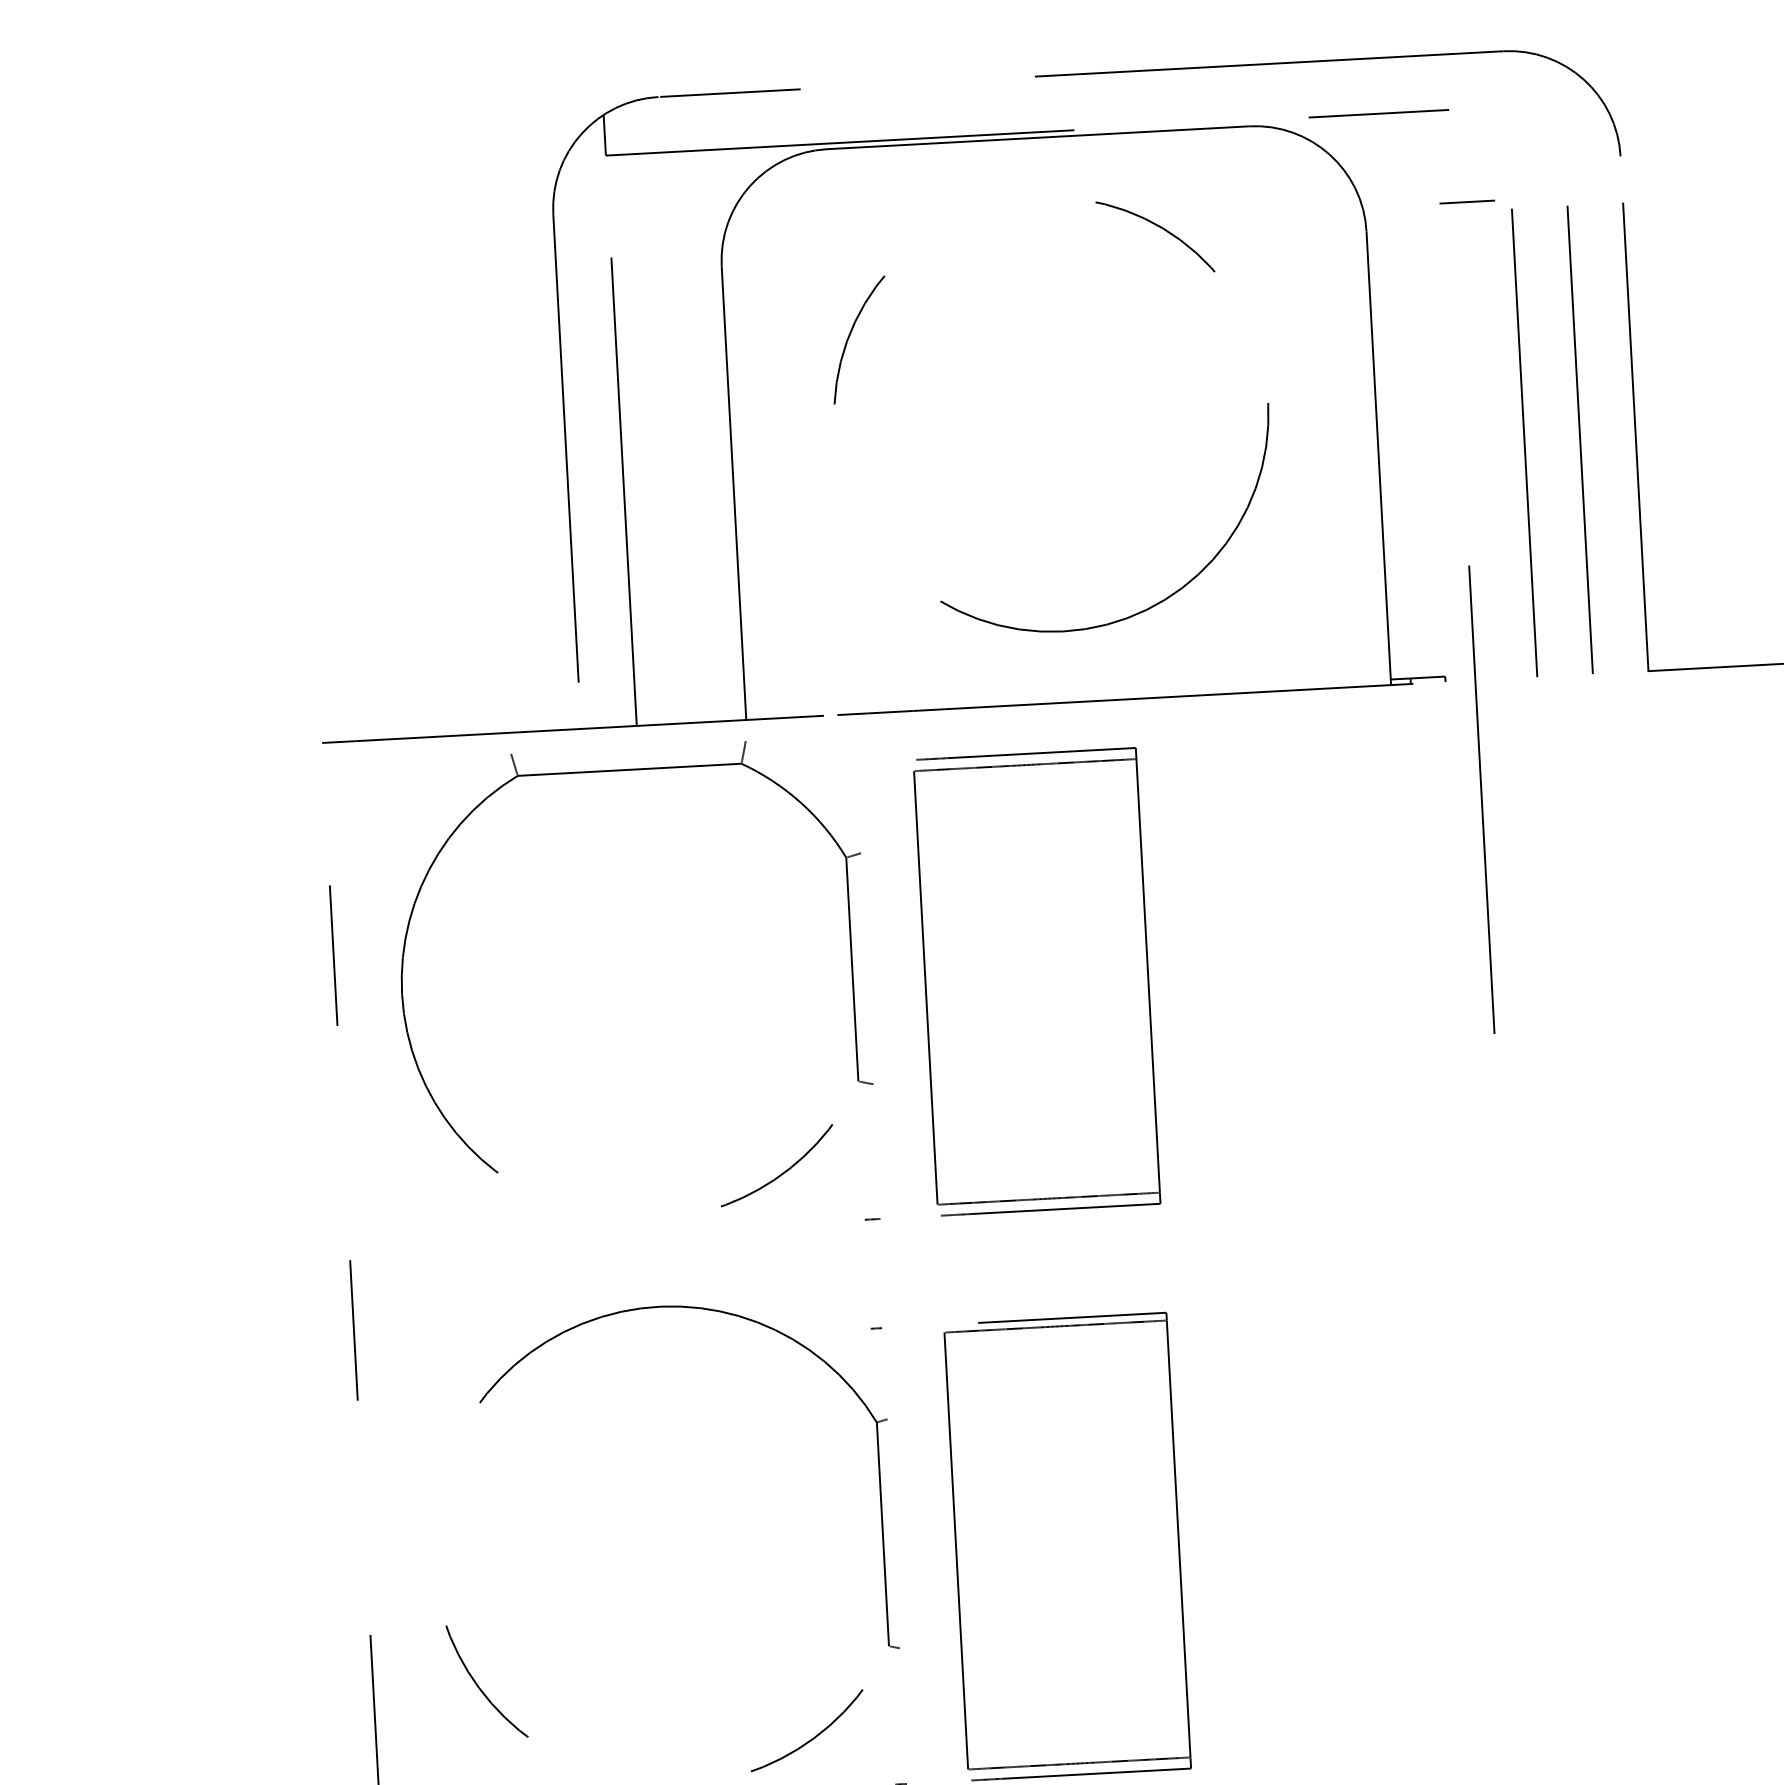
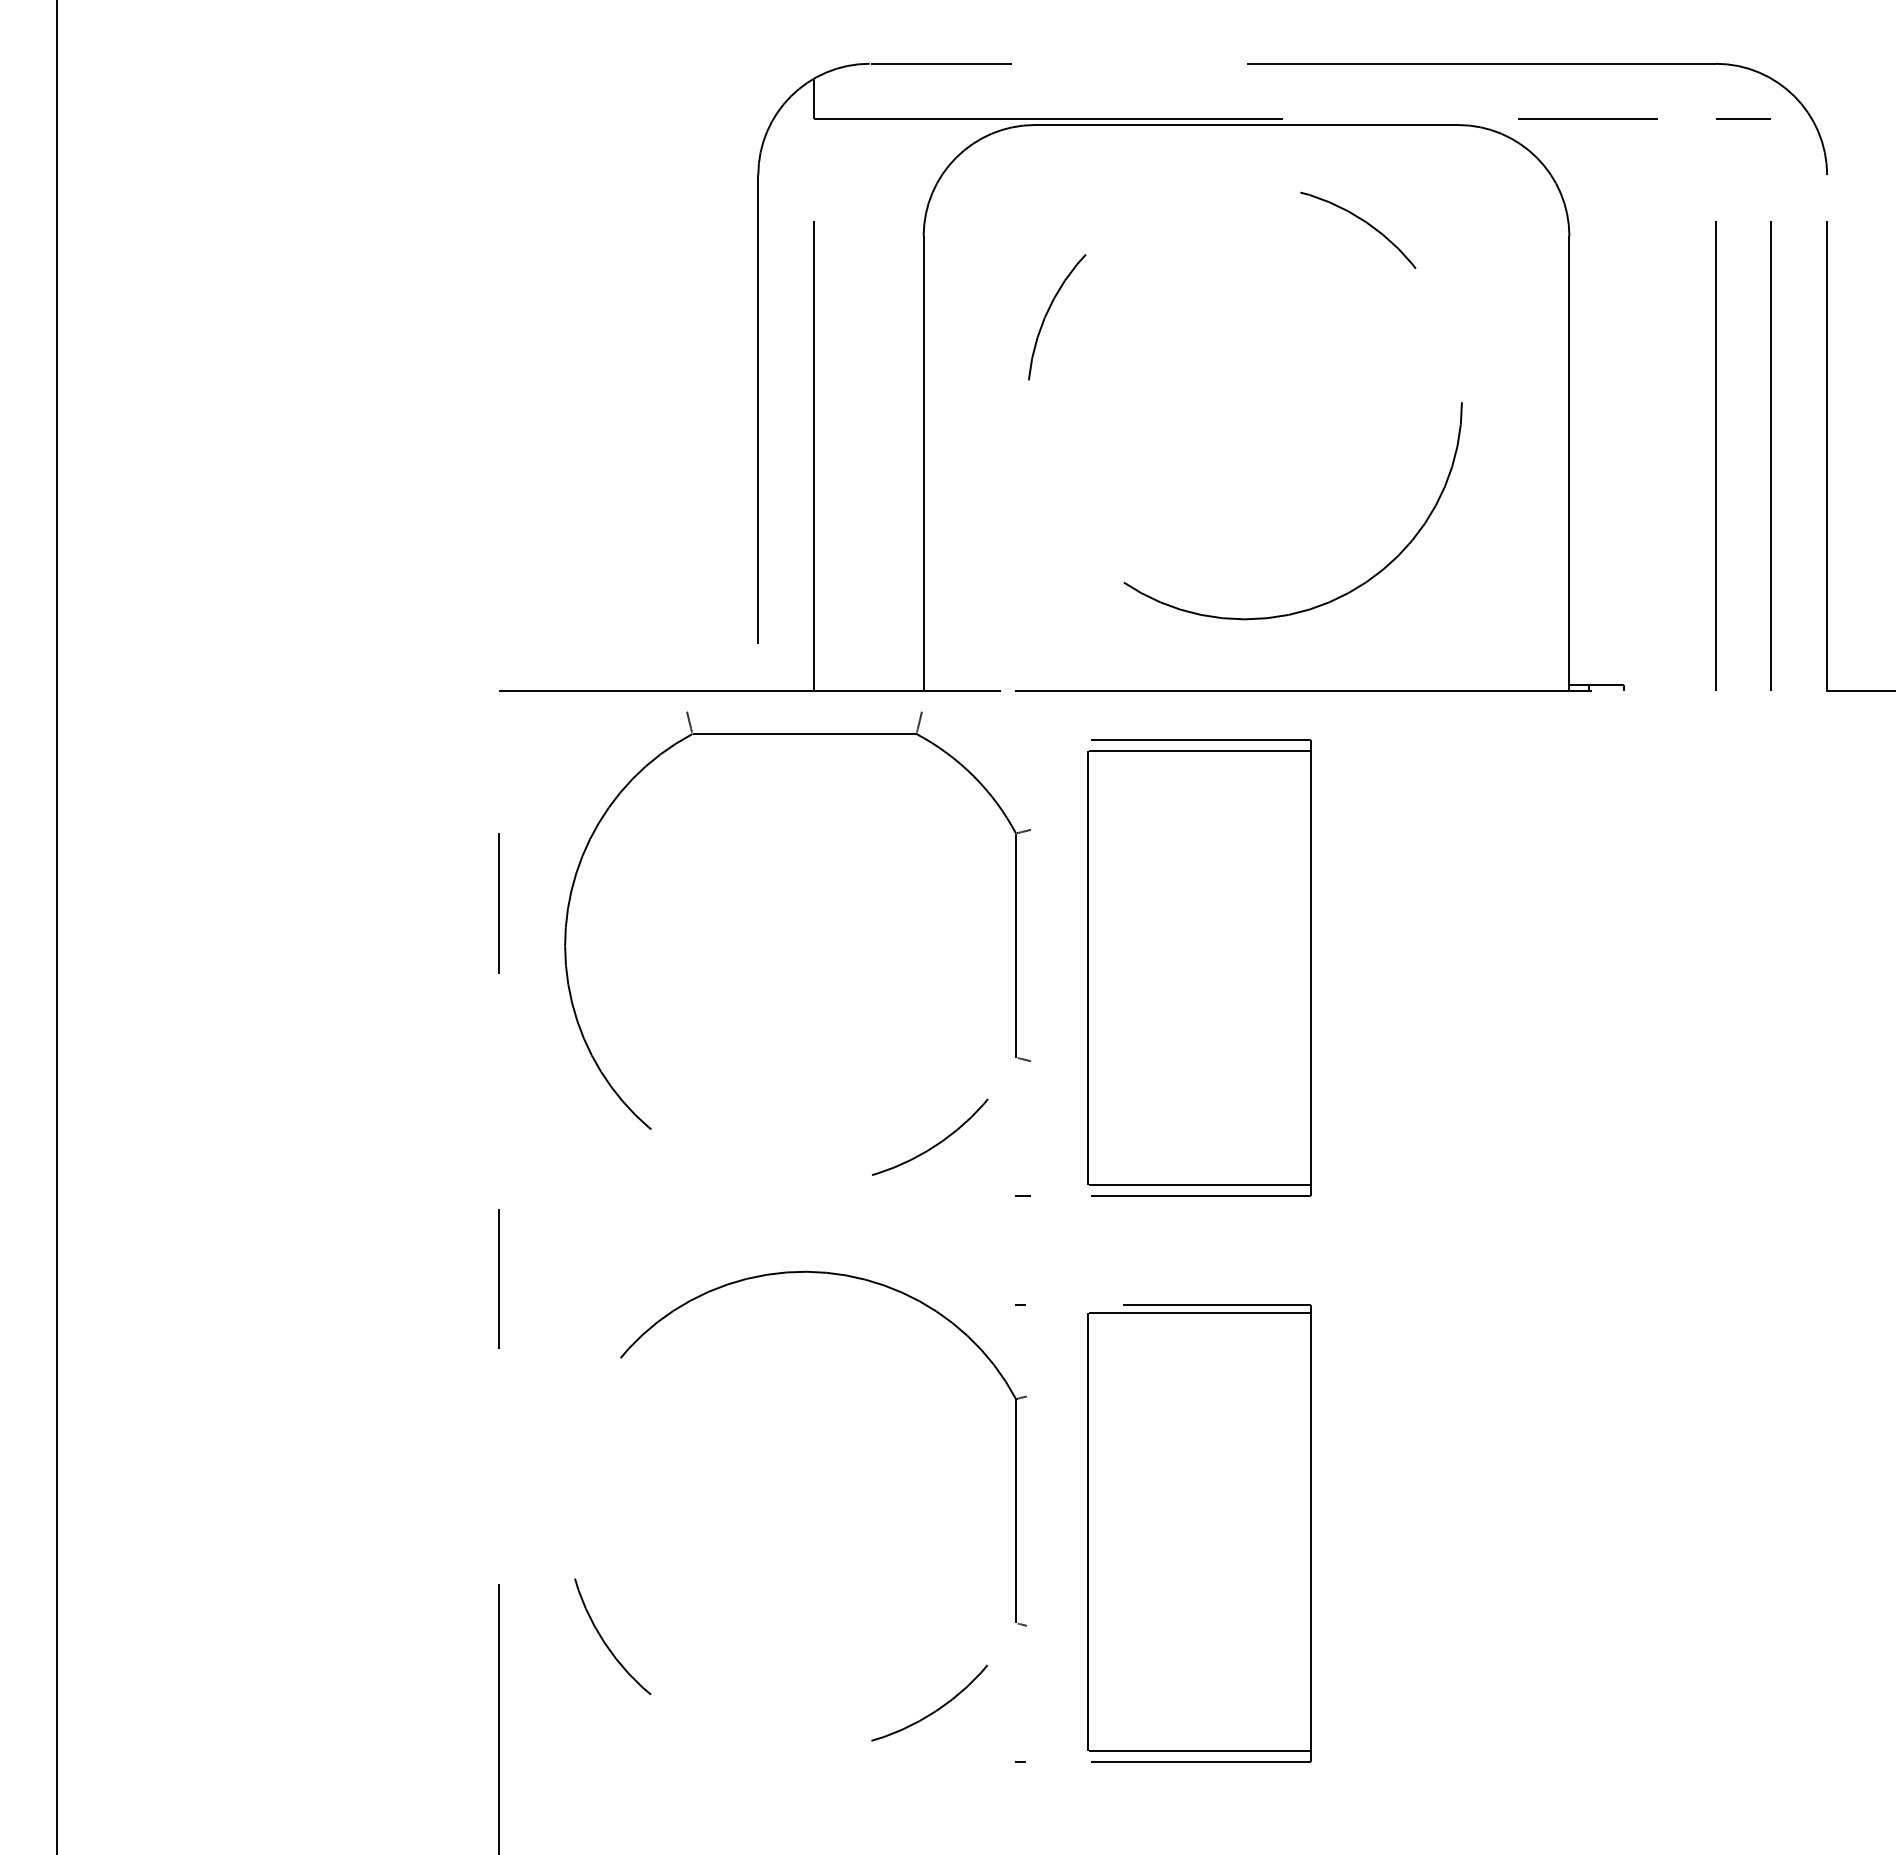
line: (1467, 201) -> (1743, 118), moved
line: (1481, 799) -> (1653, 809), removed

